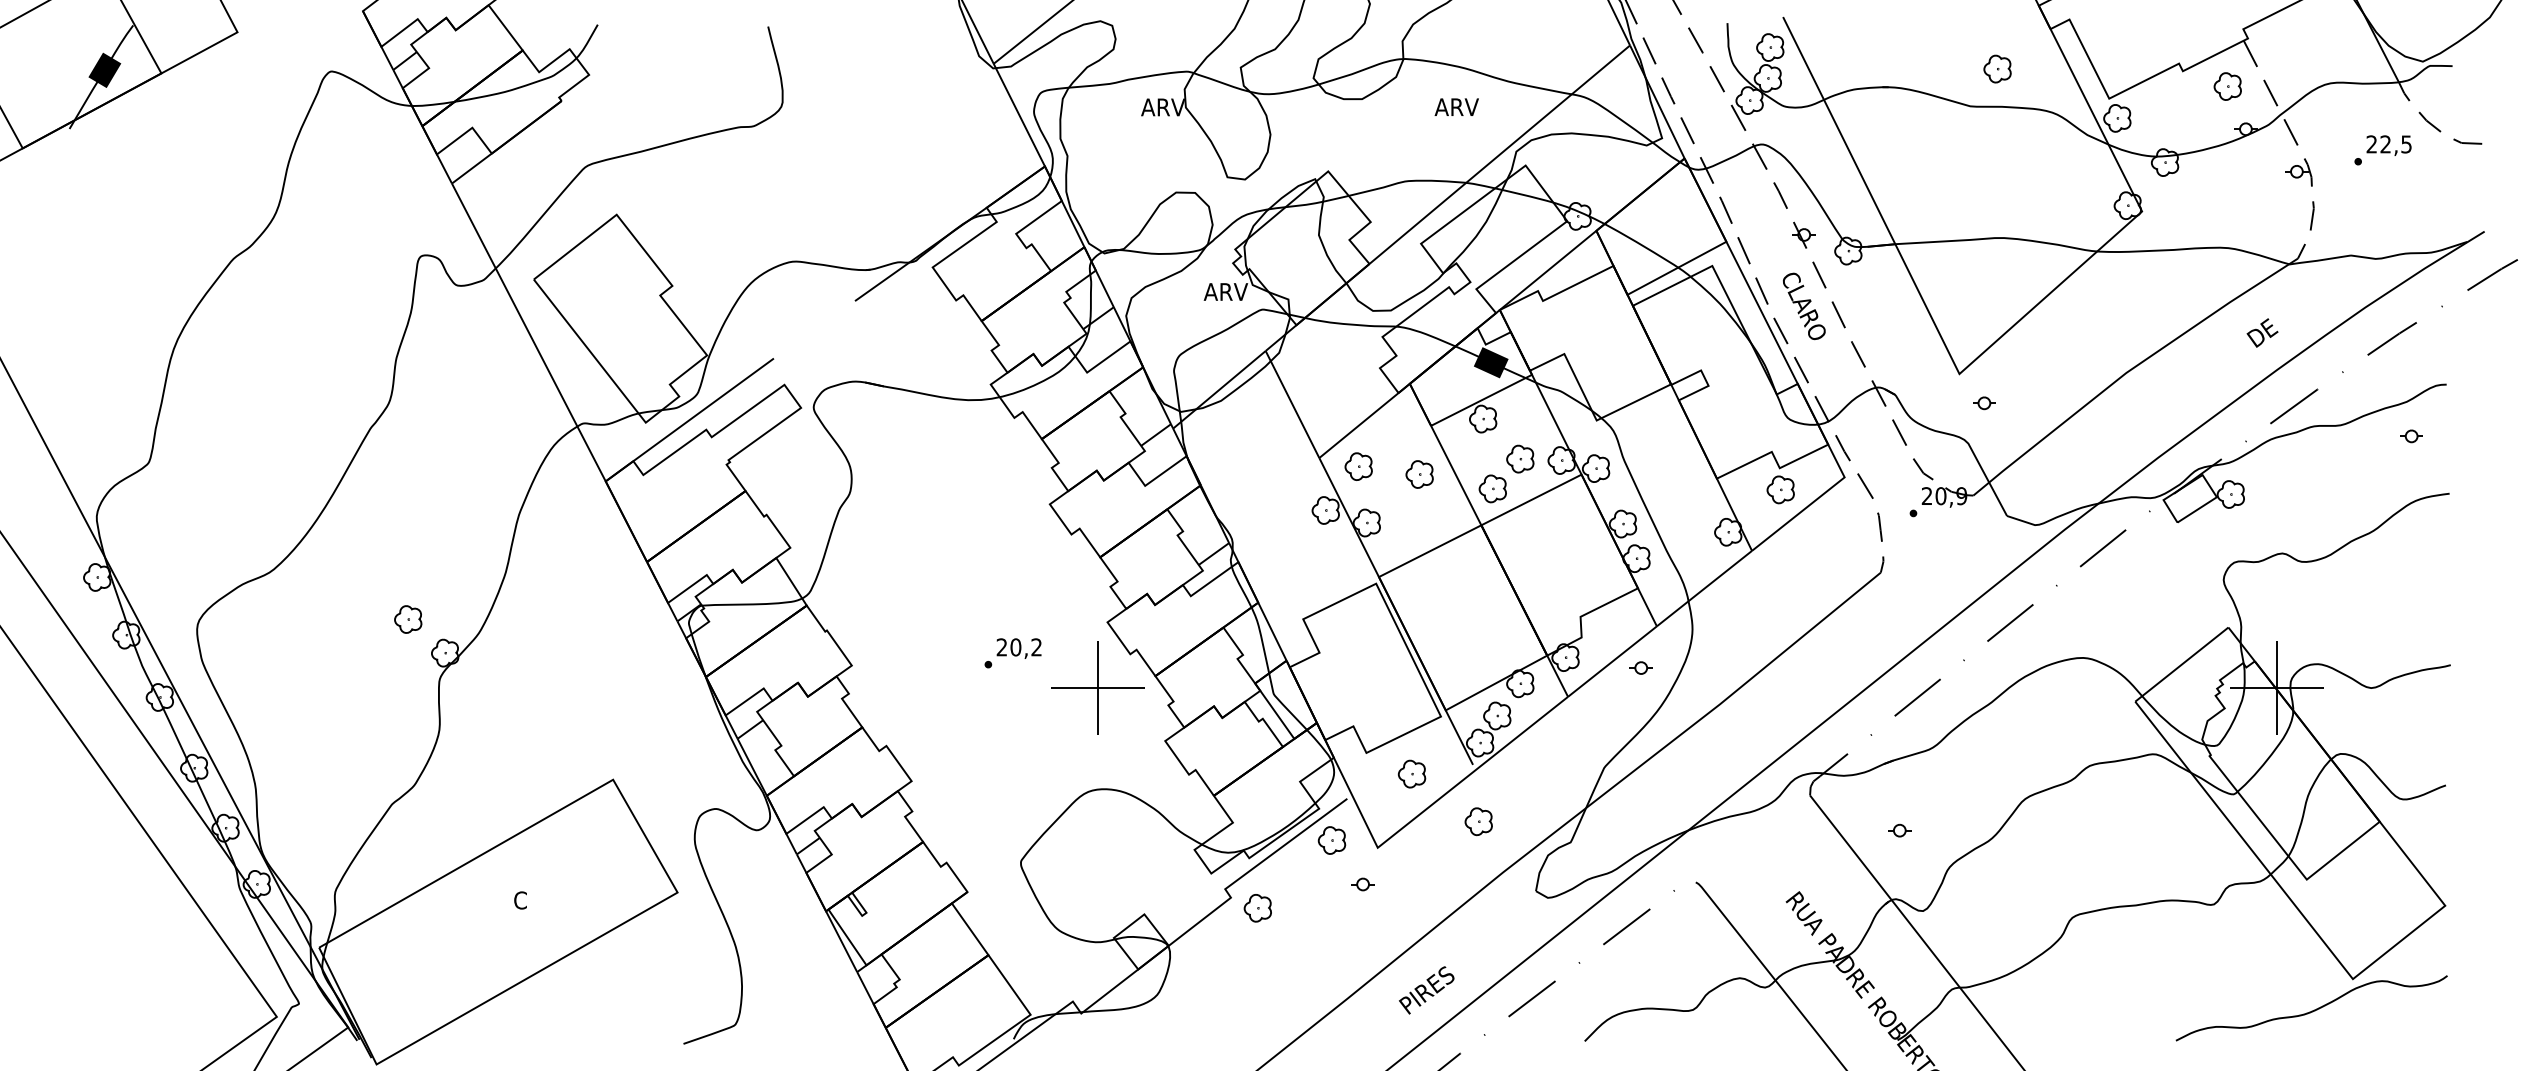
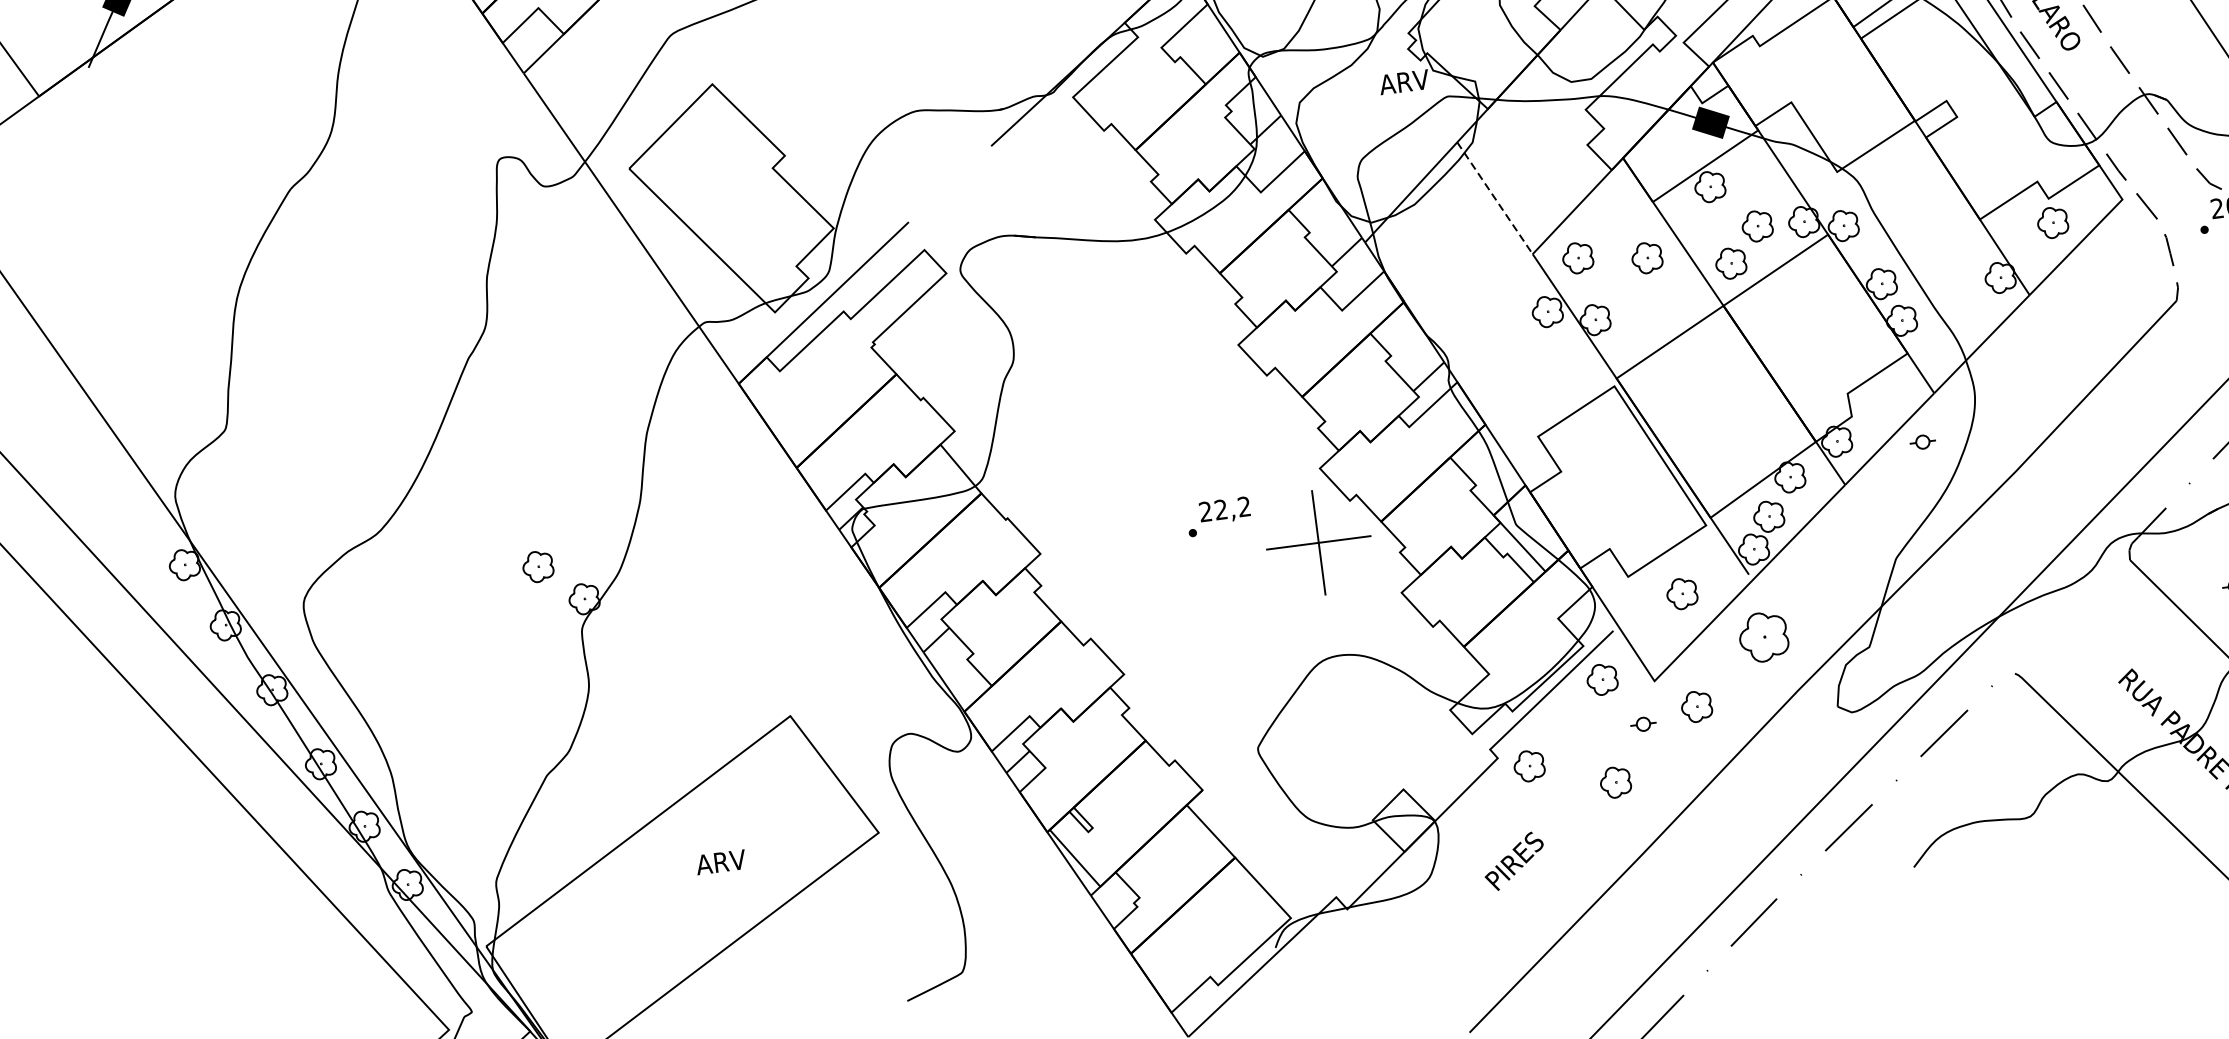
line: (1292, 404) -> (1494, 198), solid -> dashed
text: (1015, 647) -> (1220, 509), 20,2 -> 22,2
part: (1478, 821) -> (1763, 637), size x1.6
part: (1411, 874) -> (1696, 706), added
text: (535, 900) -> (721, 862), C -> ARV
part: (1331, 932) -> (1615, 782), added
text: (1426, 990) -> (1514, 861), moved

